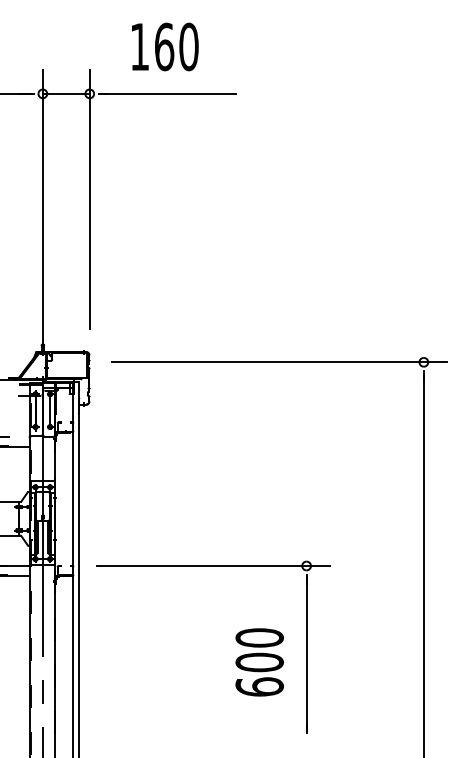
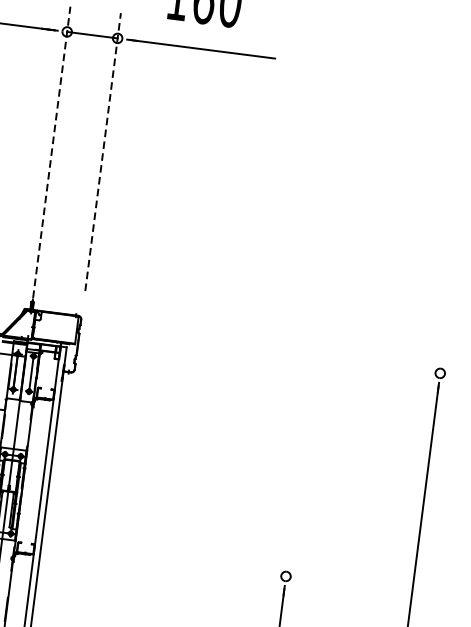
line: (89, 199) -> (102, 152), solid -> dashed
line: (42, 211) -> (50, 158), solid -> dashed
line: (279, 362) -> (284, 353), removed
line: (213, 566) -> (185, 564), removed

